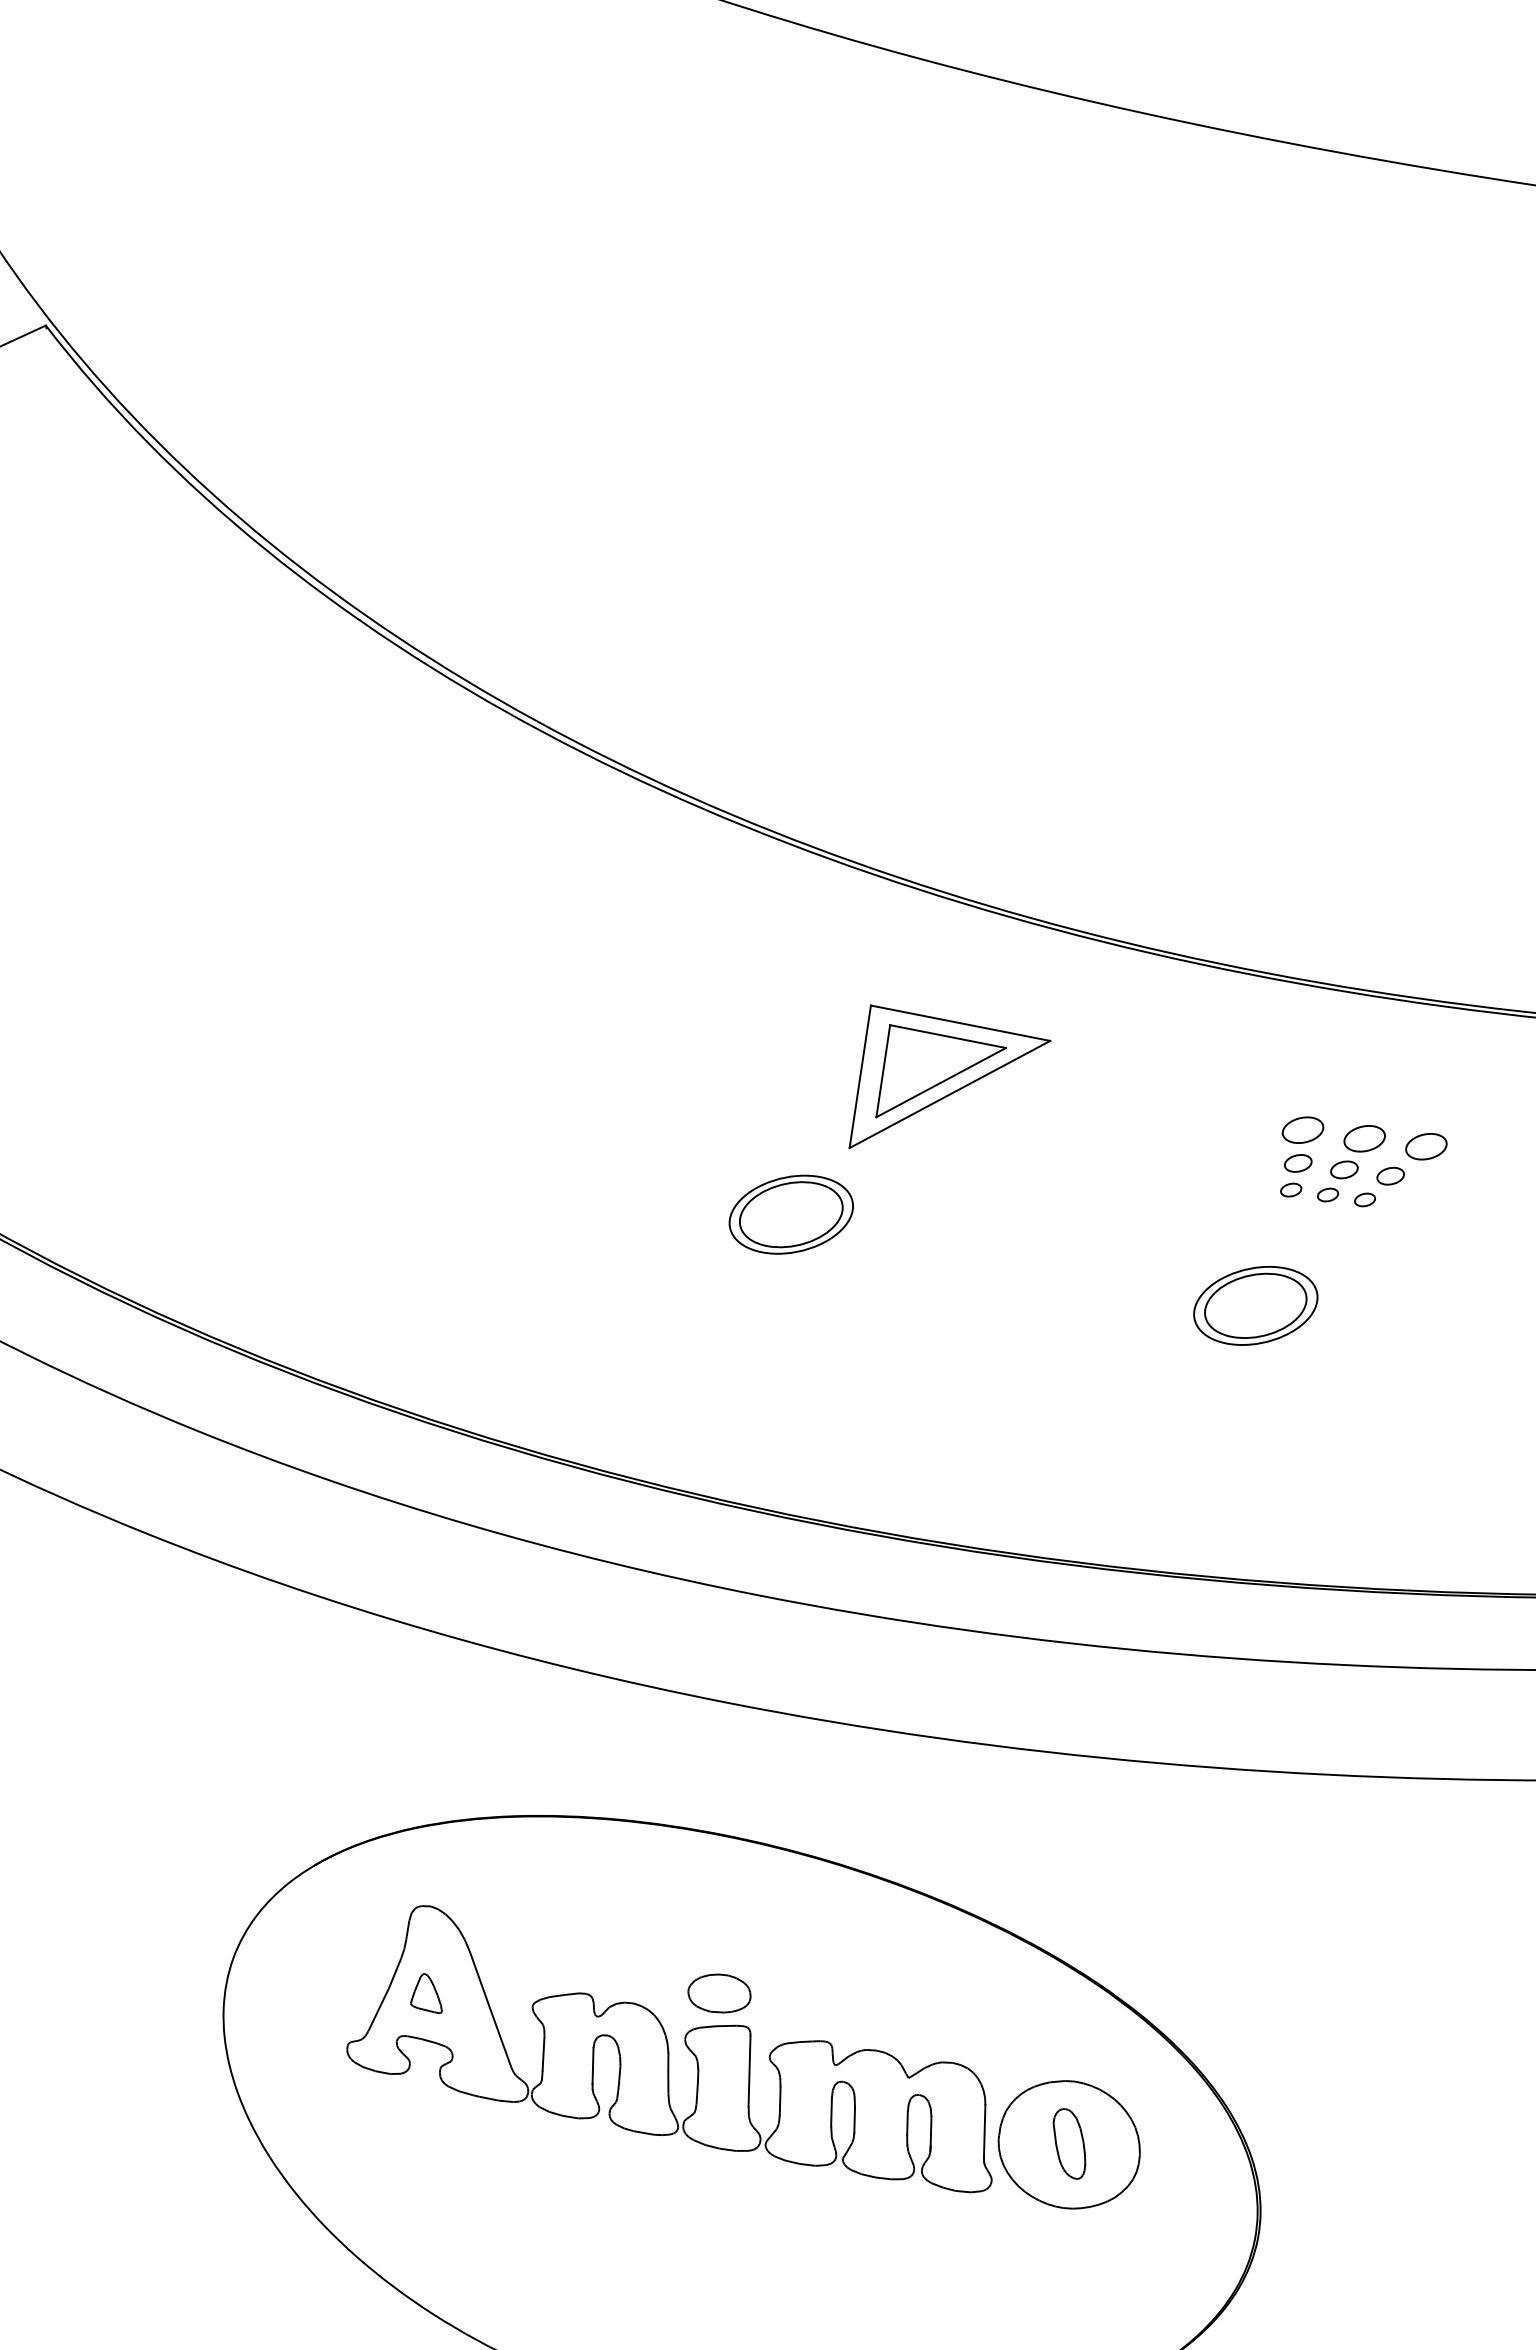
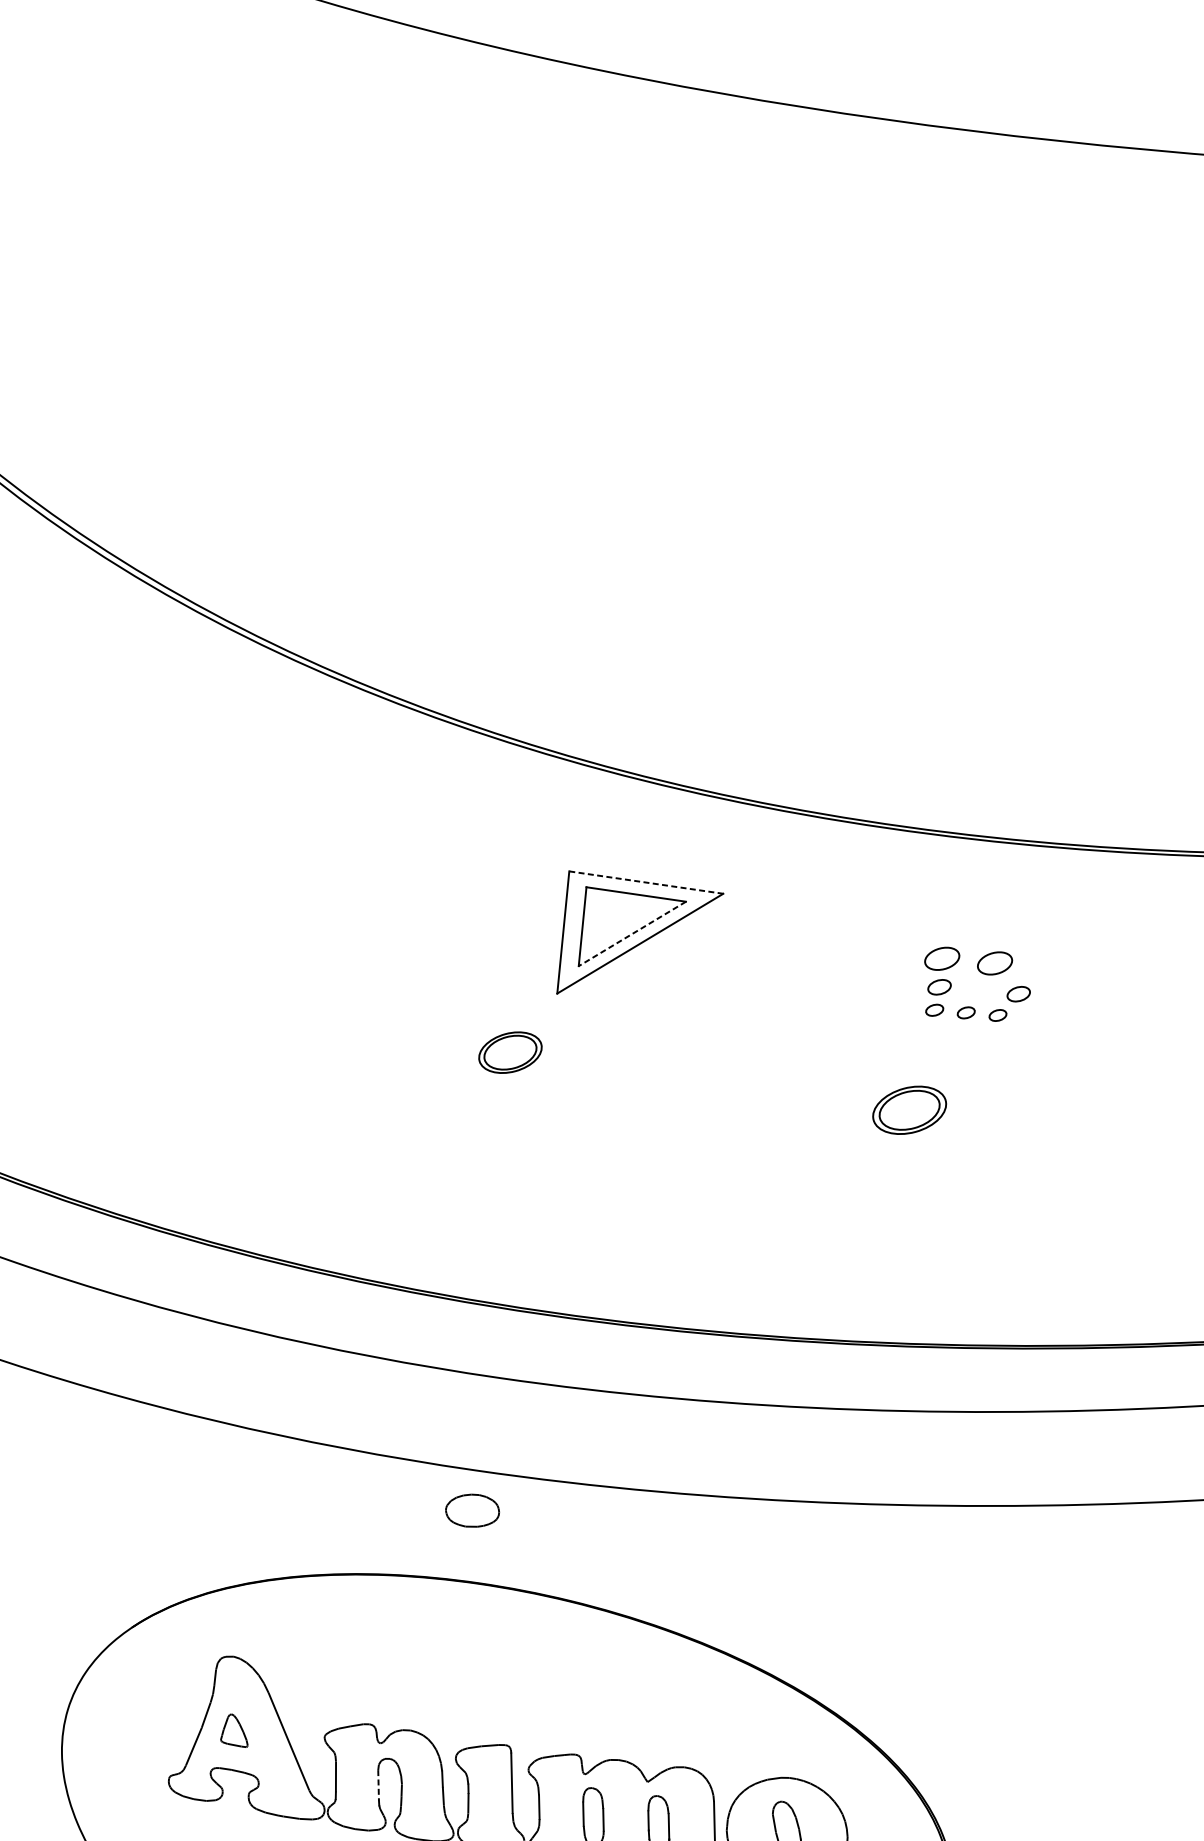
line: (961, 1023) -> (647, 882), solid -> dashed
line: (940, 1082) -> (631, 933), solid -> dashed
part: (1426, 1146) -> (1047, 967), removed
part: (1344, 1169) -> (979, 990), removed
part: (790, 1214) -> (509, 1052), size x0.6
part: (1255, 1305) -> (909, 1109), size x0.7
part: (719, 1993) -> (472, 1510), moved
line: (593, 2065) -> (378, 1784), solid -> dashed

